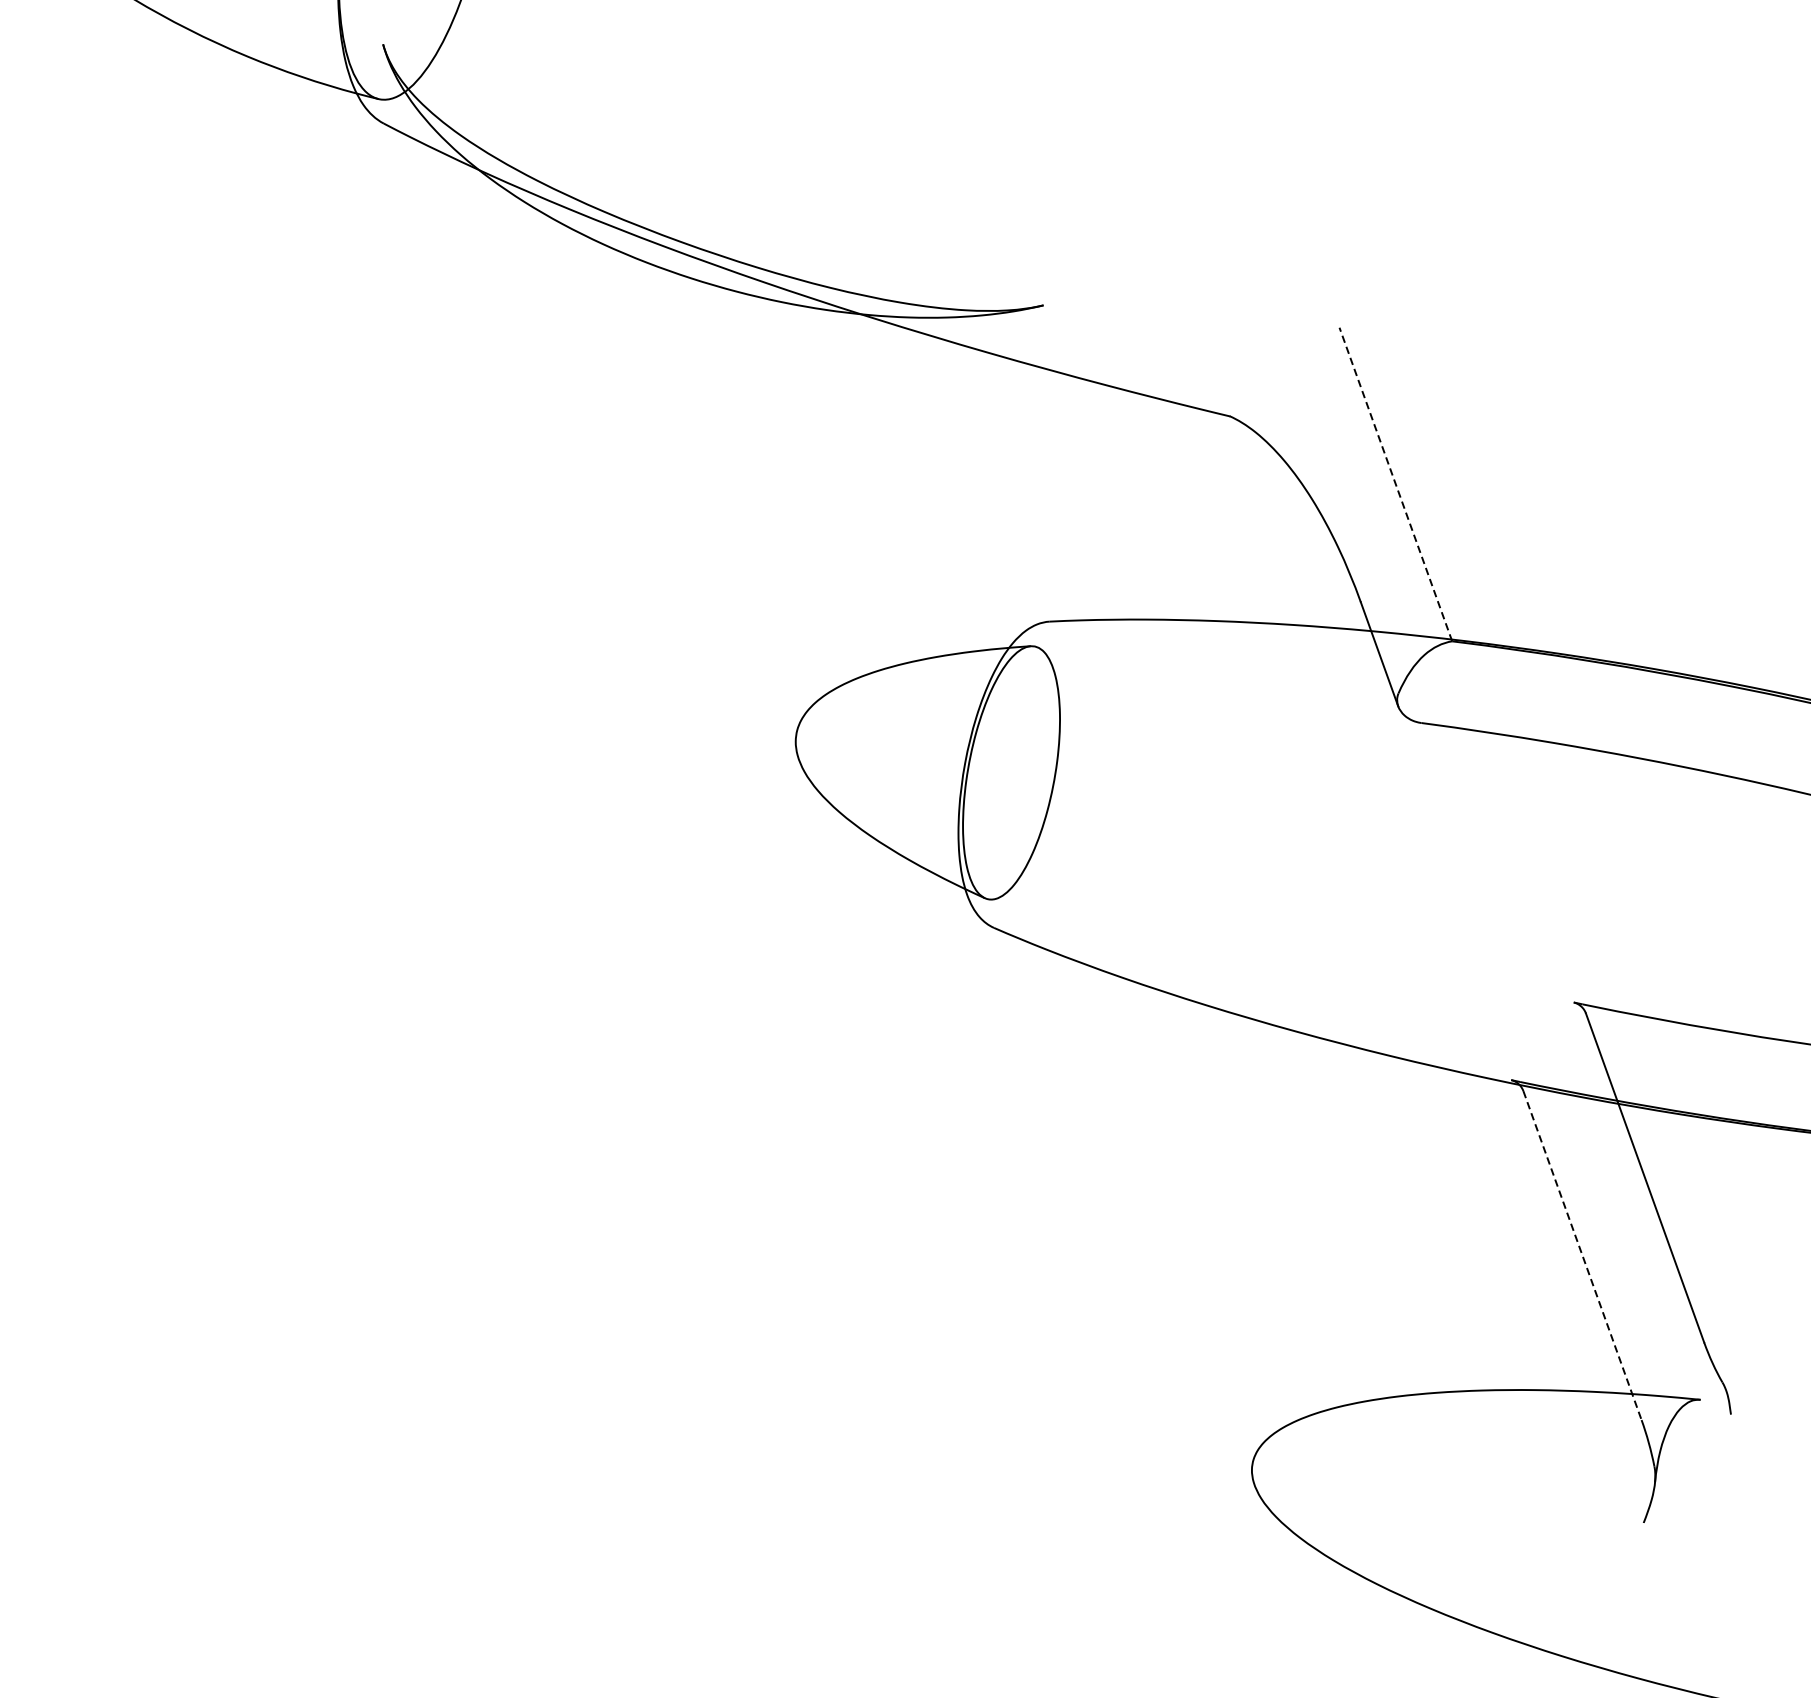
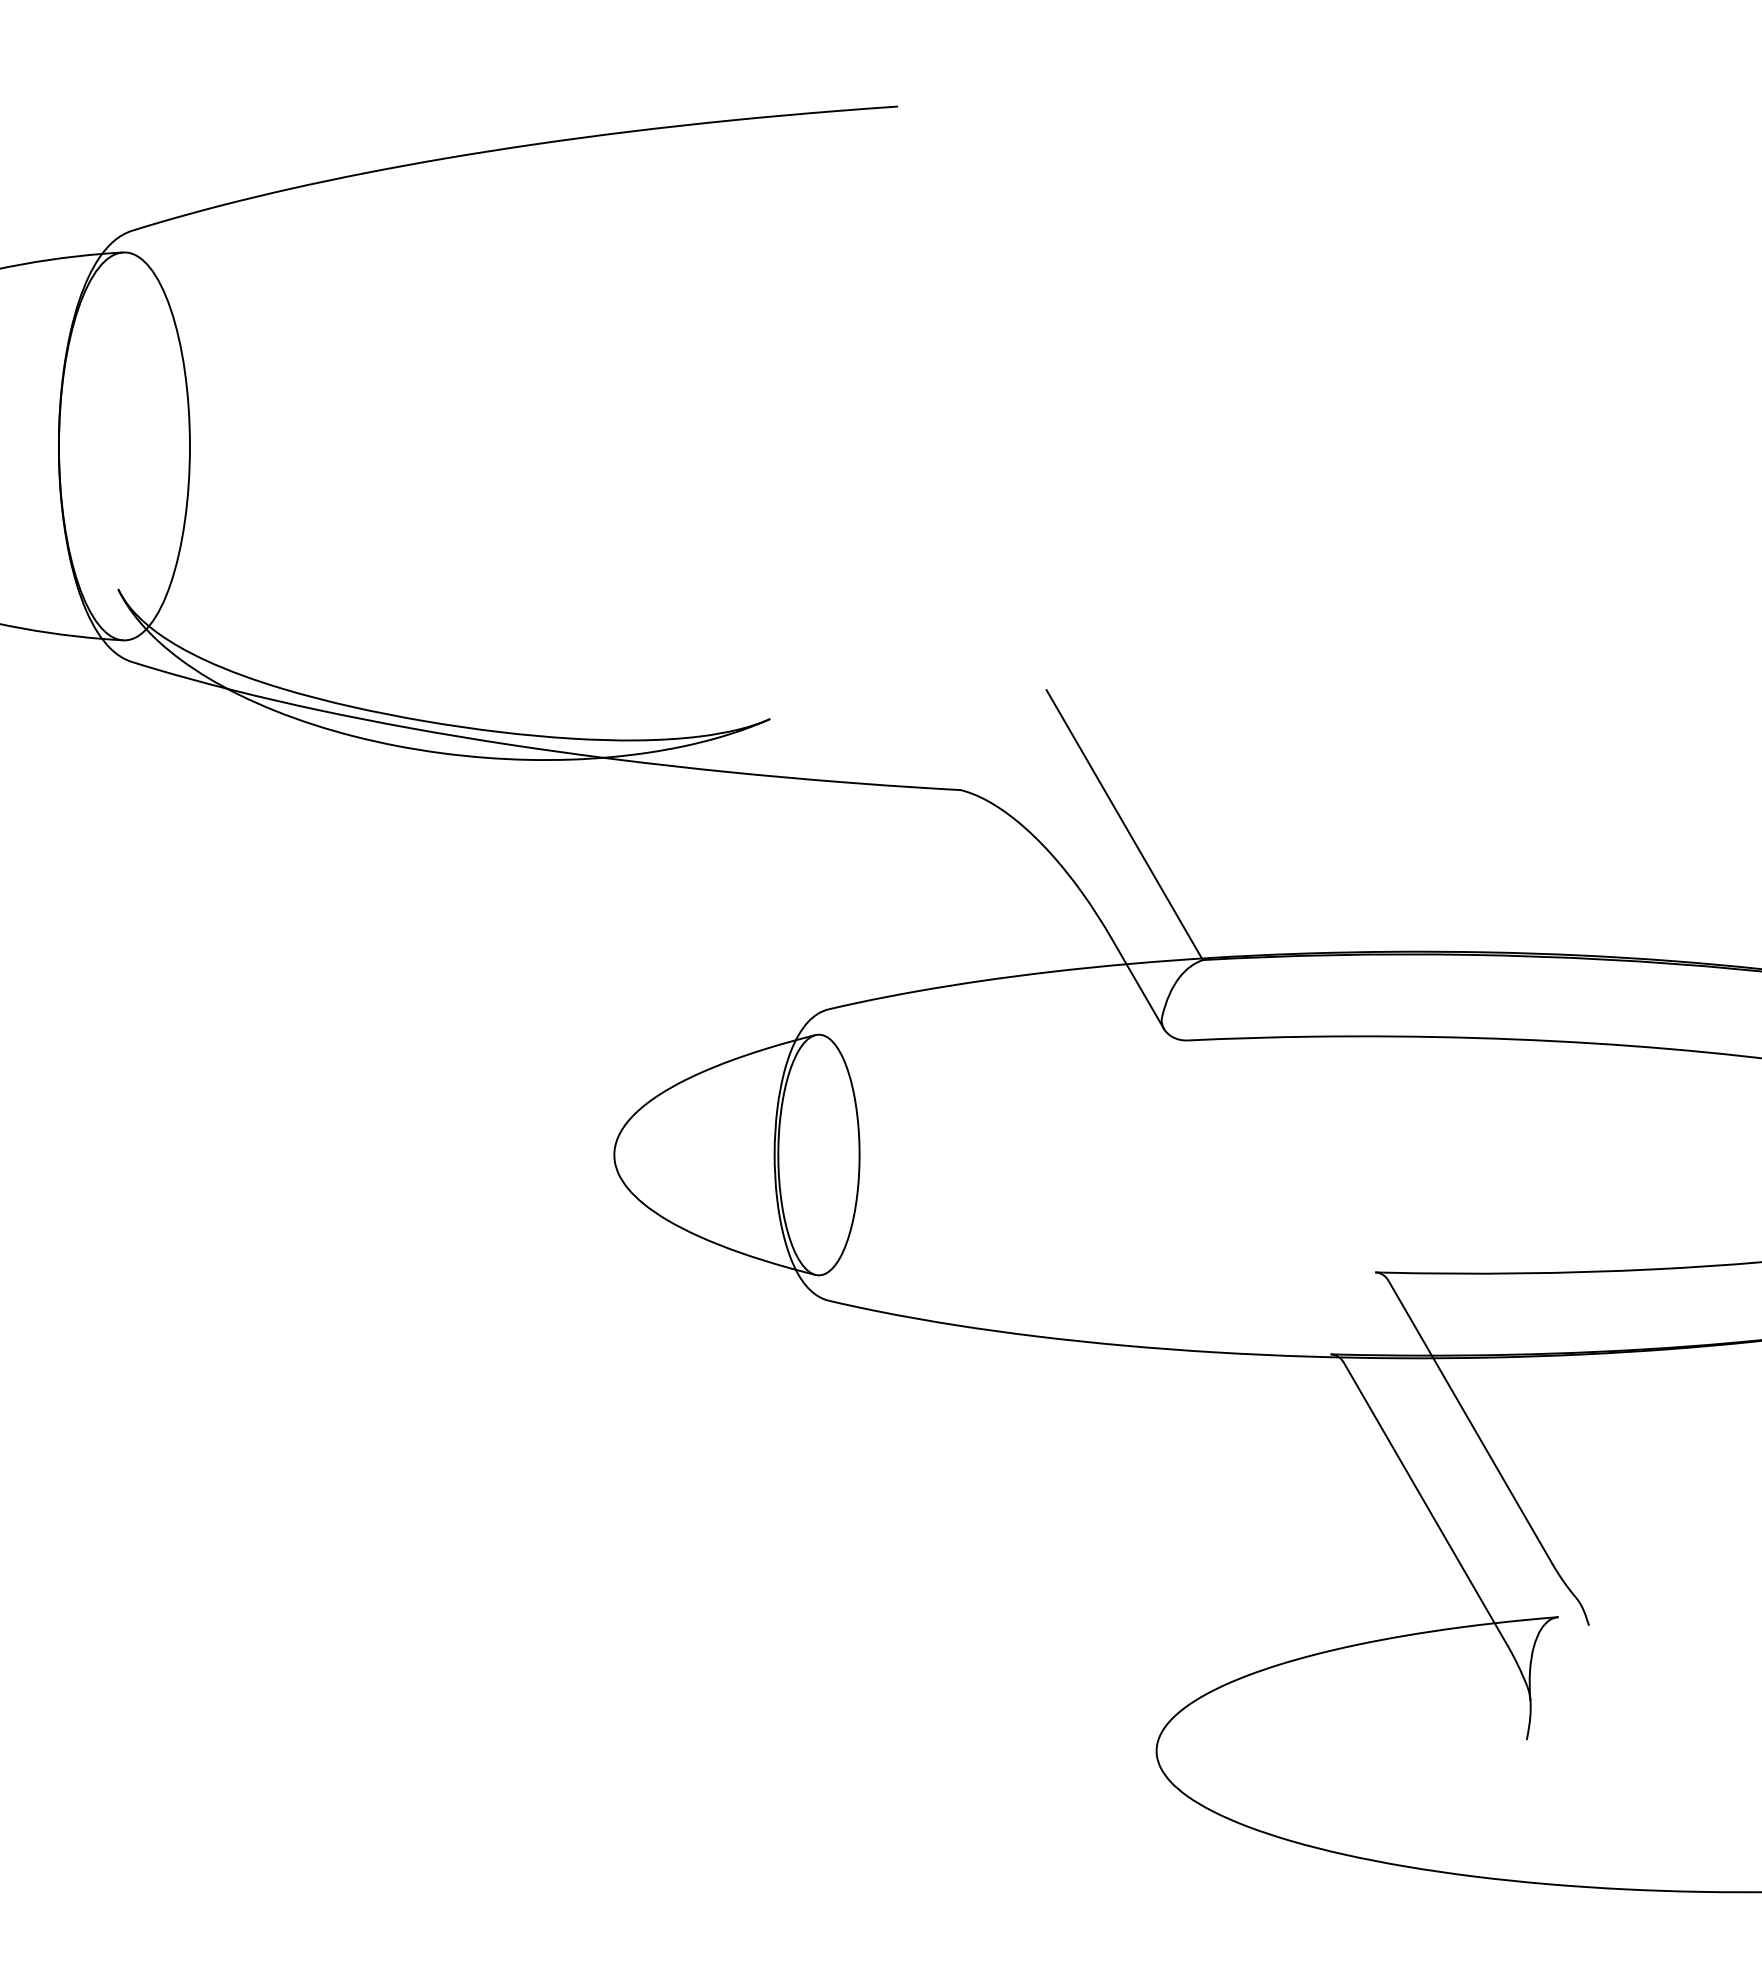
line: (1395, 484) -> (1124, 825), dashed -> solid
line: (1582, 1256) -> (1425, 1504), dashed -> solid

